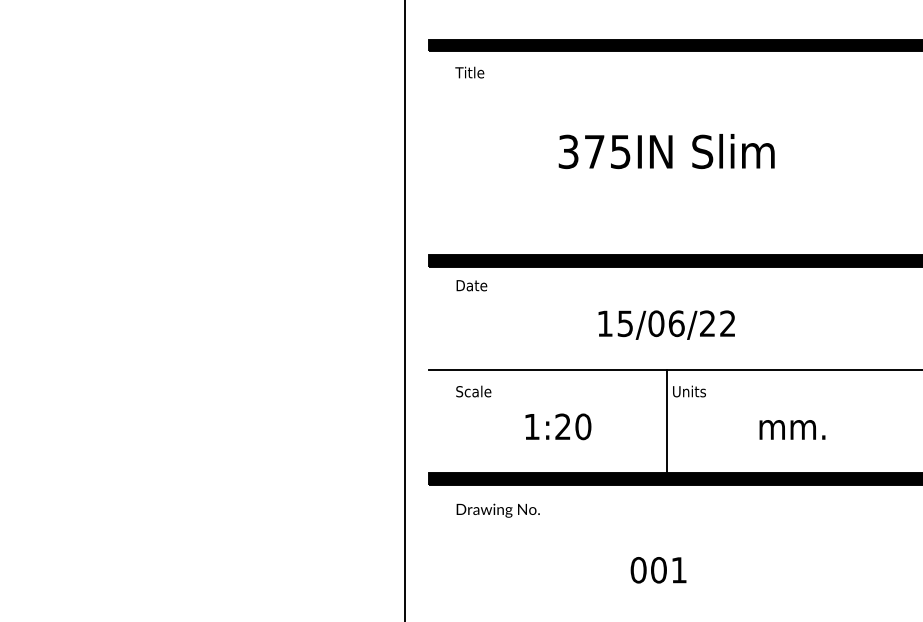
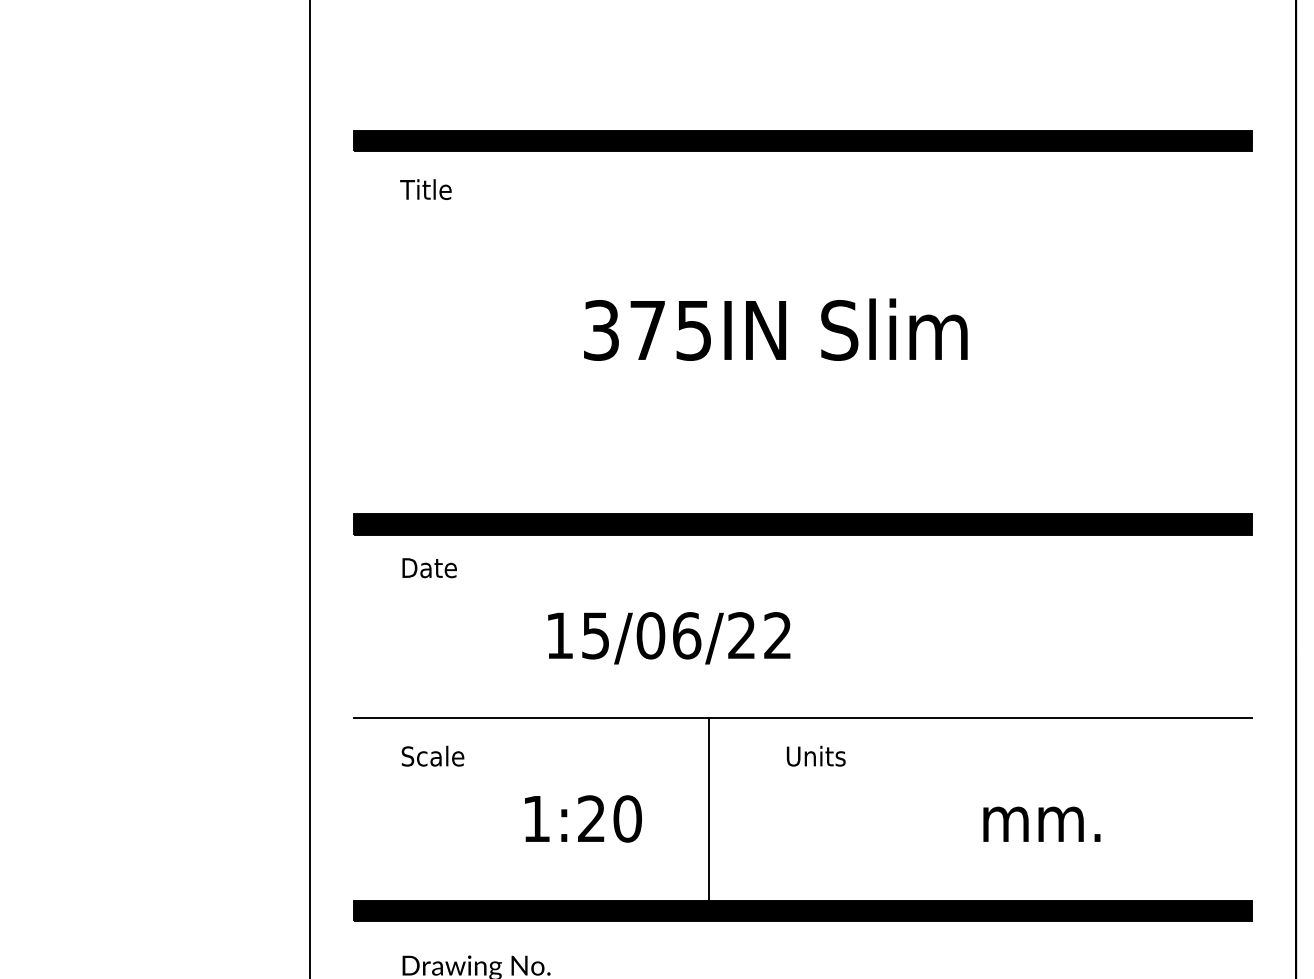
text: (666, 324) -> (668, 637), moved
line: (667, 421) -> (709, 809), moved
text: (792, 429) -> (1041, 823), moved

